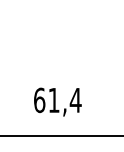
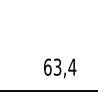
text: (53, 99) -> (57, 66), 61,4 -> 63,4

